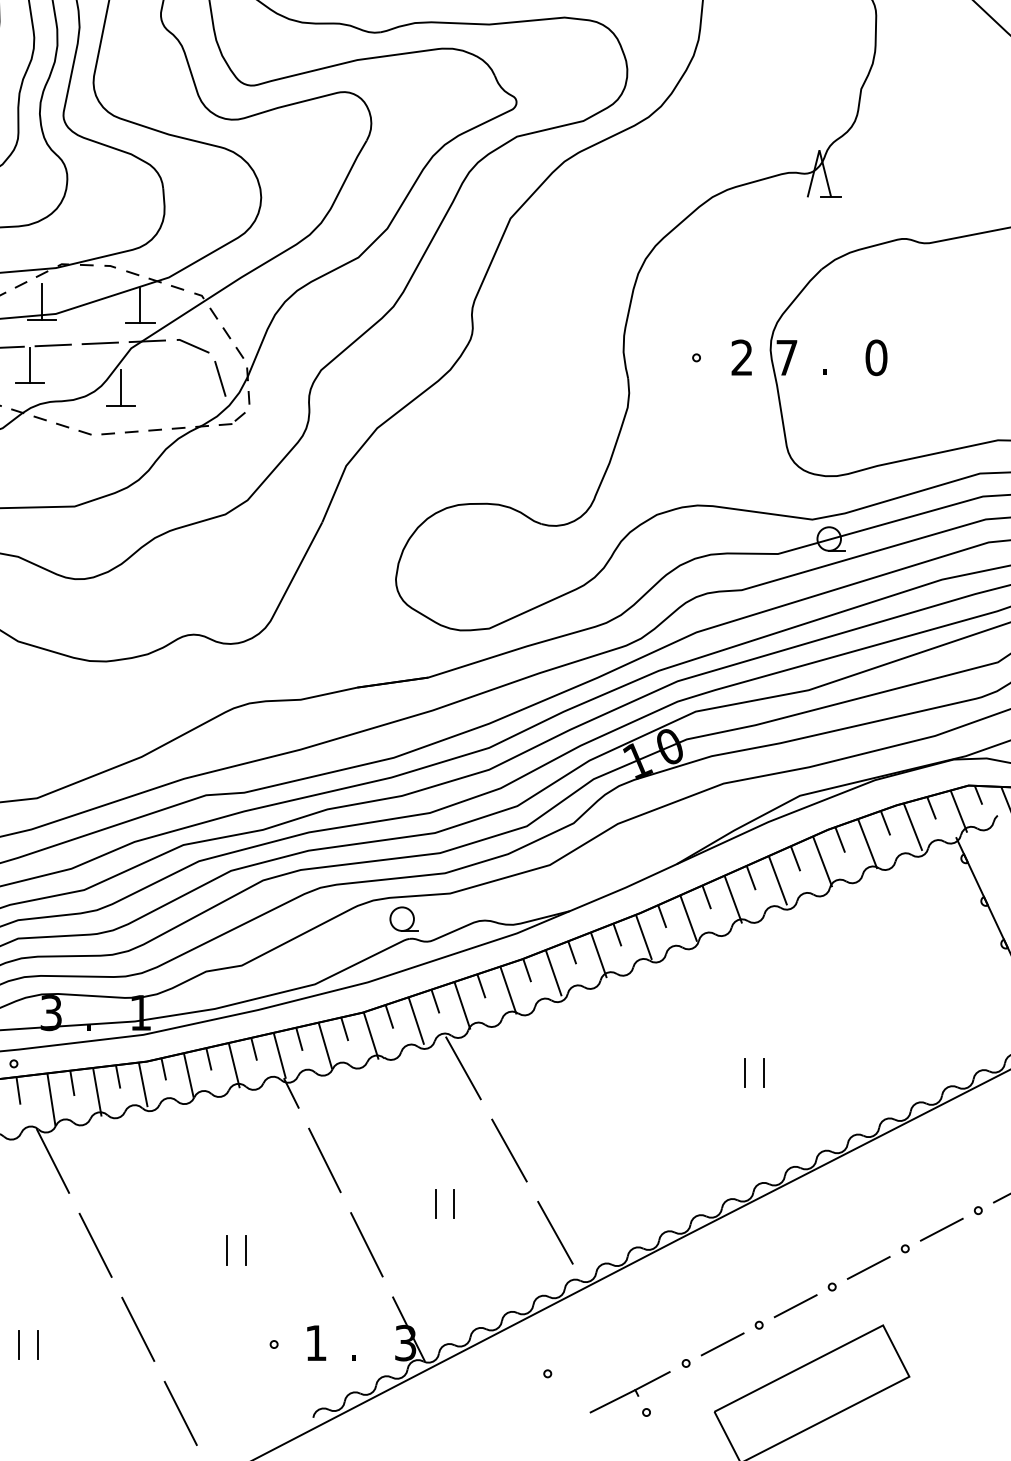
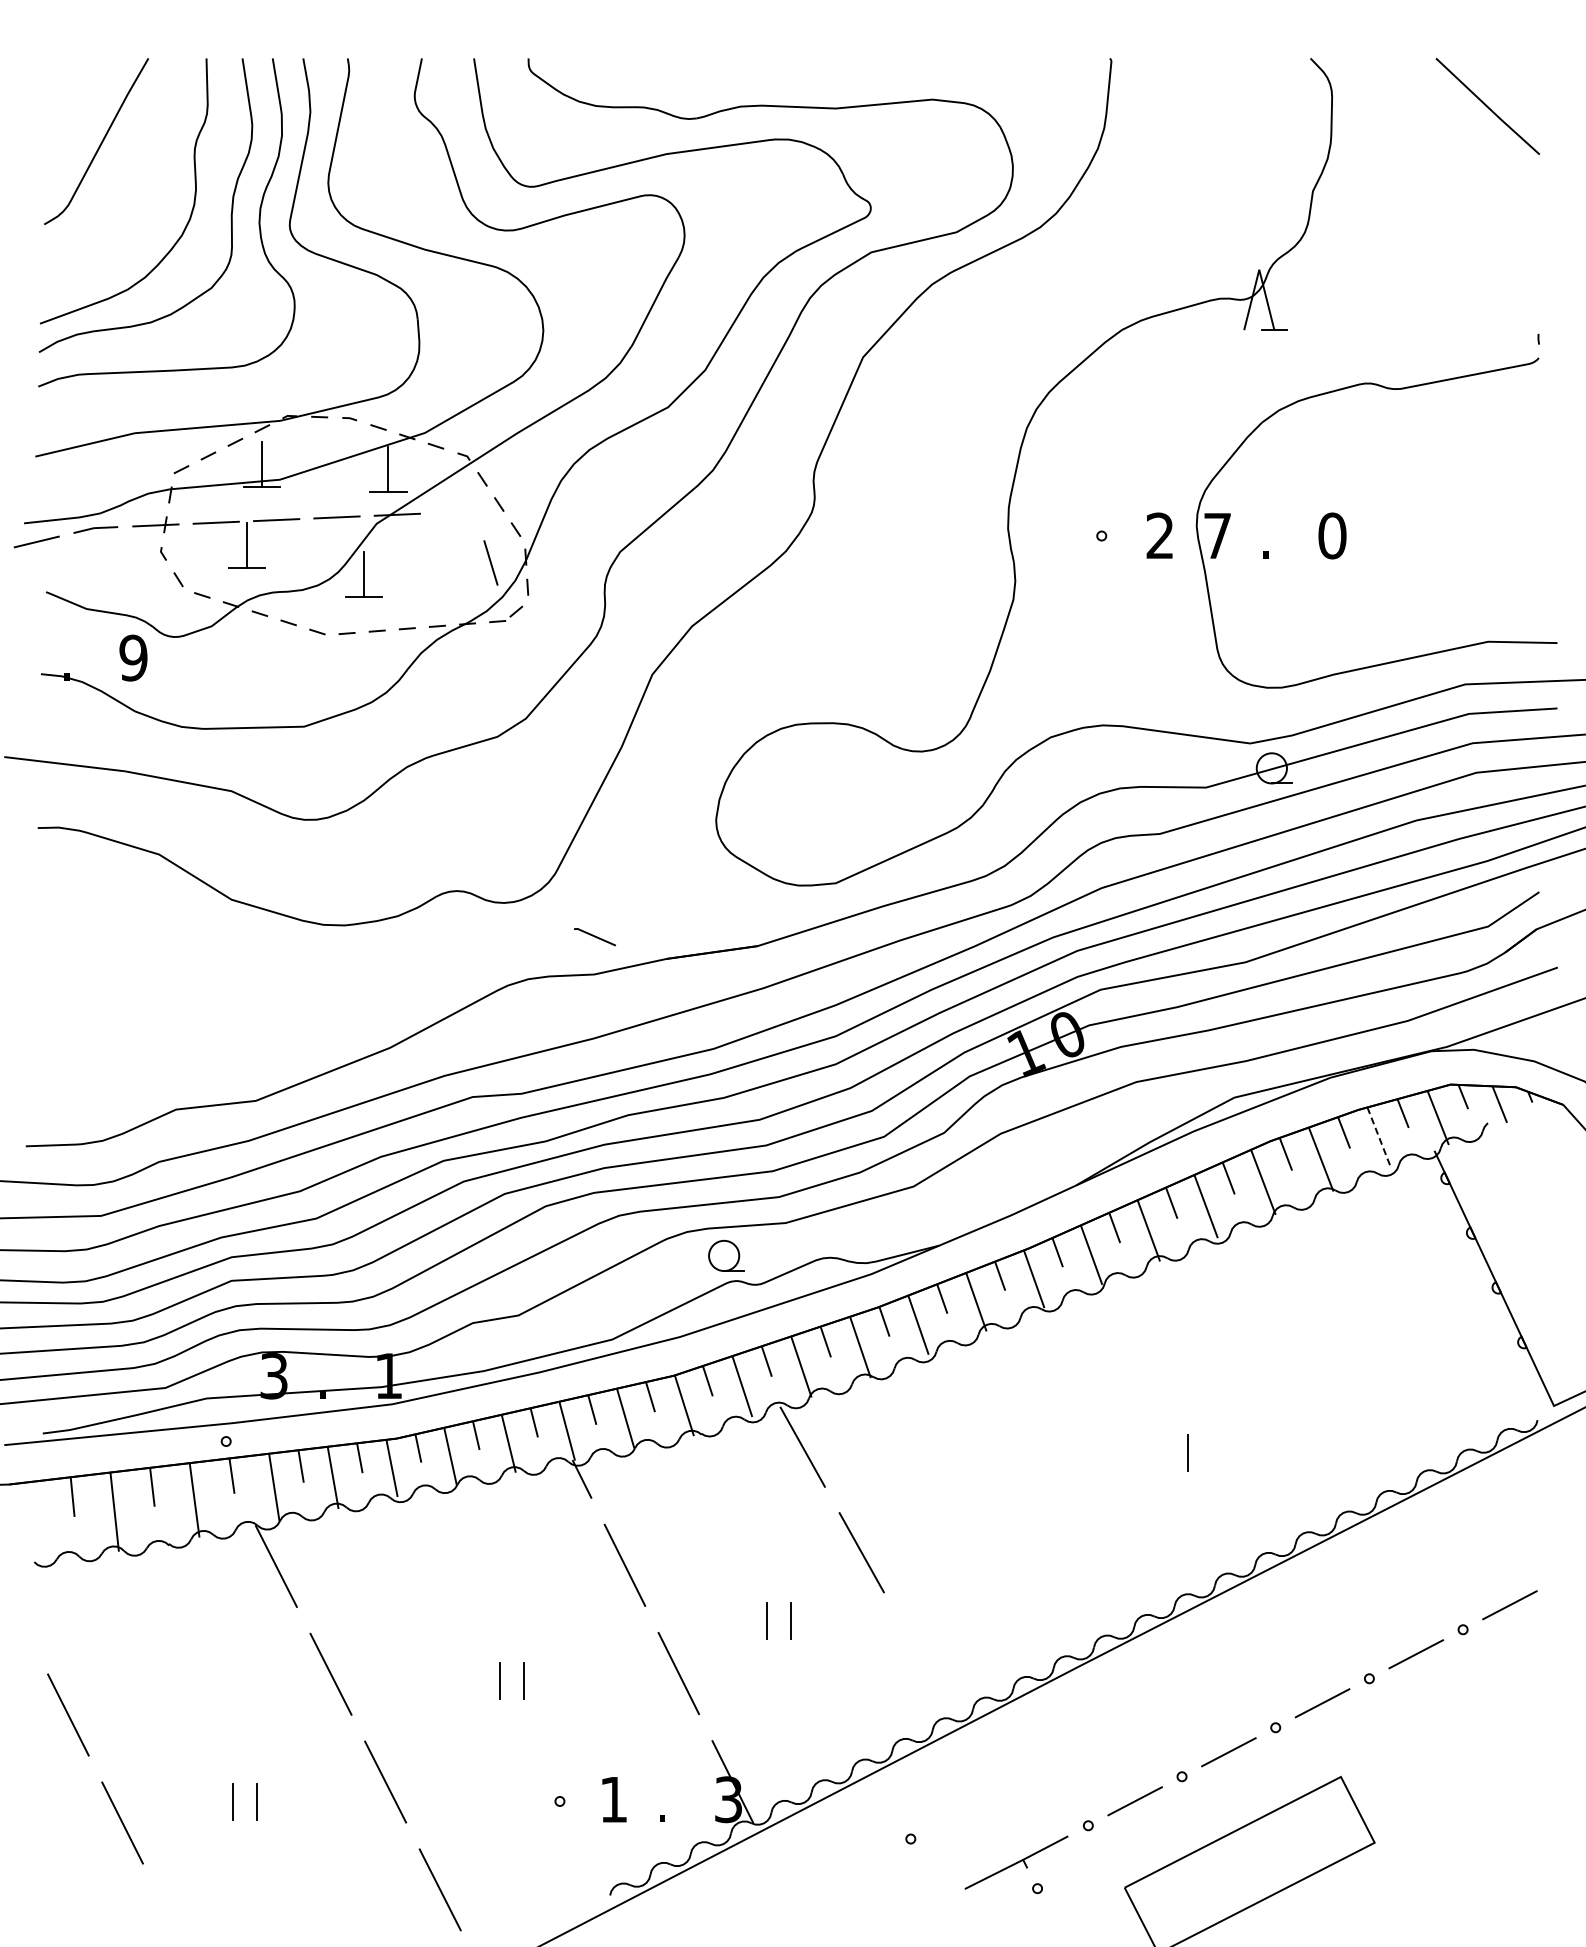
line: (192, 346) -> (594, 937), moved
line: (913, 826) -> (1379, 1137), solid -> dashed
line: (744, 1073) -> (1163, 1453), removed
line: (555, 1232) -> (920, 1657), removed

